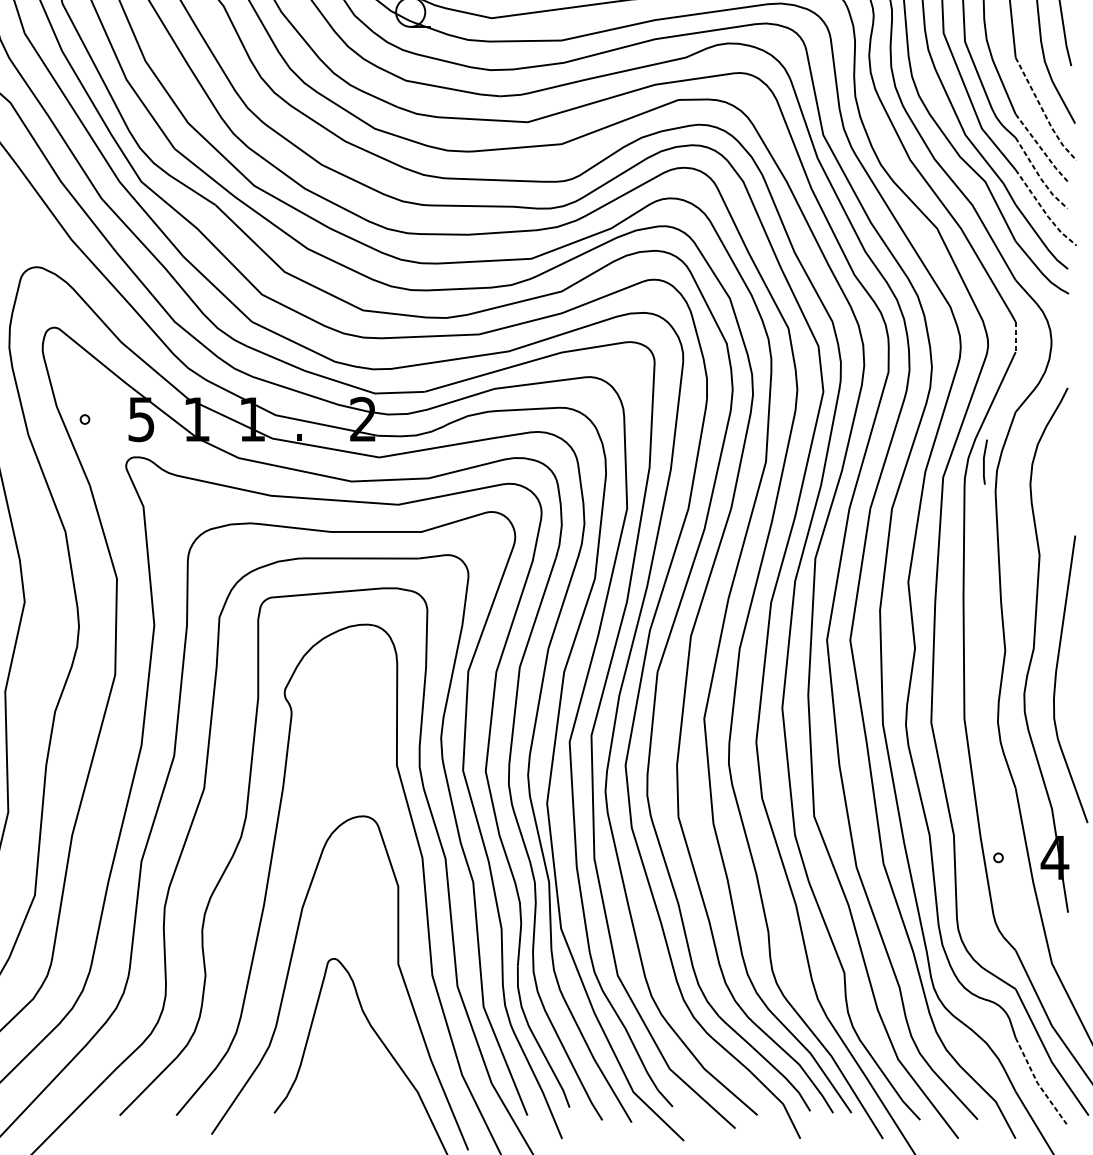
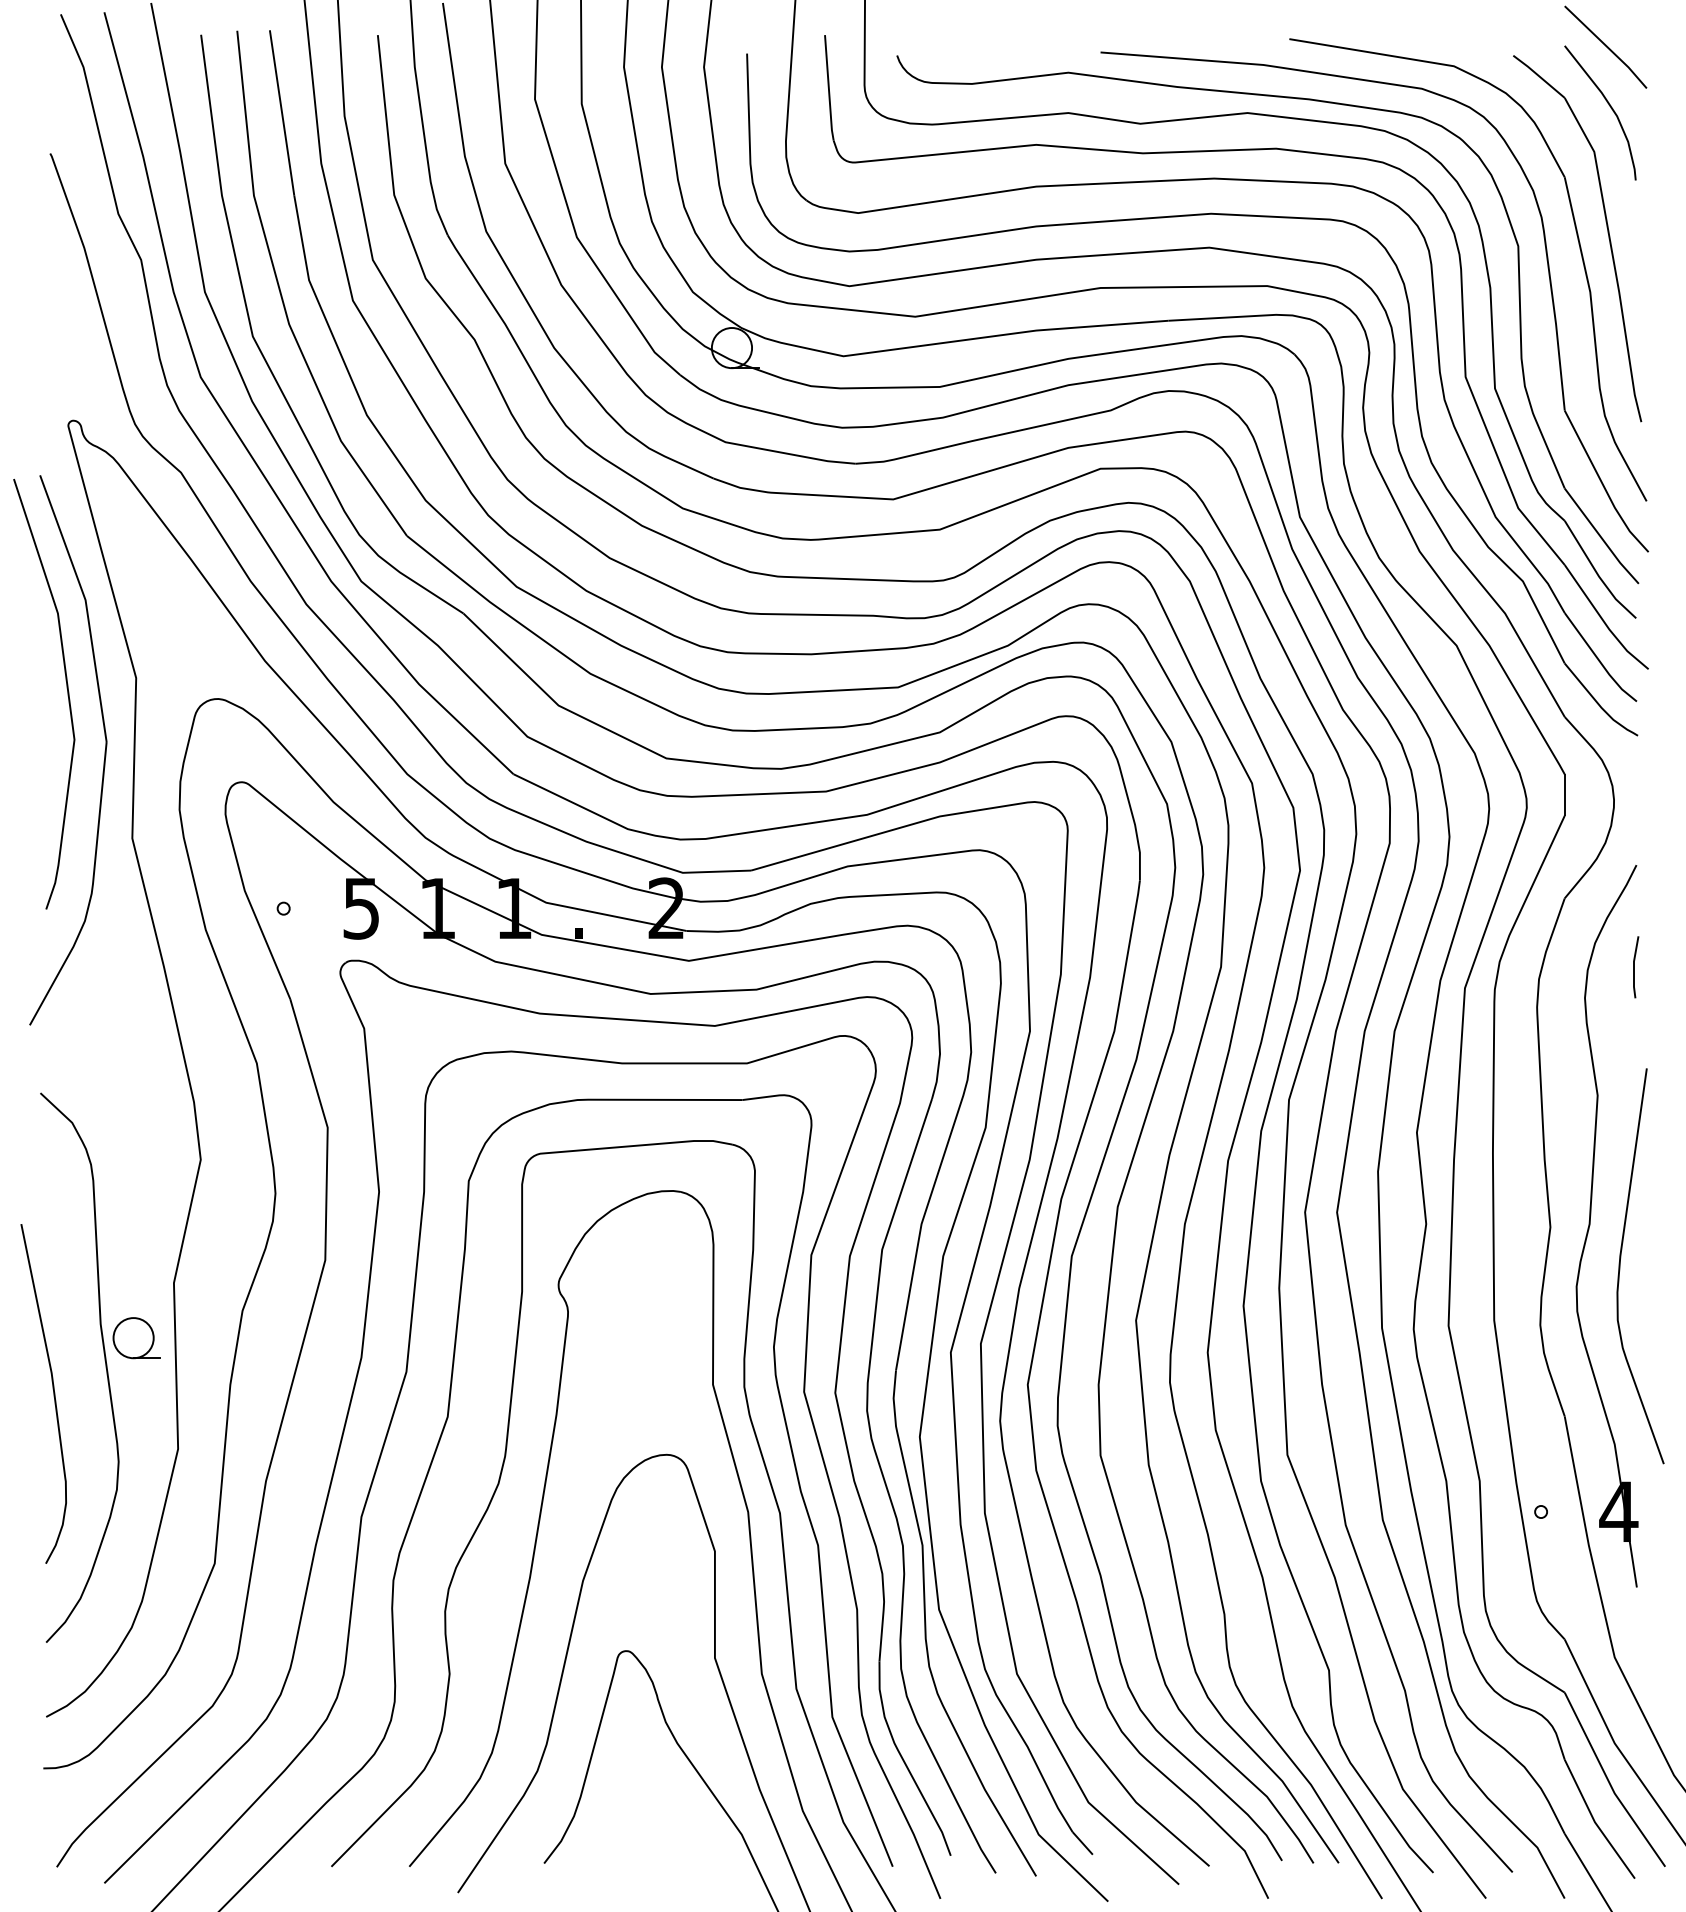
line: (1043, 111) -> (1603, 484), dashed -> solid
line: (1042, 149) -> (1601, 537), dashed -> solid
line: (1039, 176) -> (1597, 574), dashed -> solid
line: (1043, 210) -> (1603, 621), dashed -> solid
line: (1015, 337) -> (1564, 795), dashed -> solid
line: (984, 462) -> (1634, 967), moved
line: (1037, 1083) -> (1594, 1822), dashed -> solid

